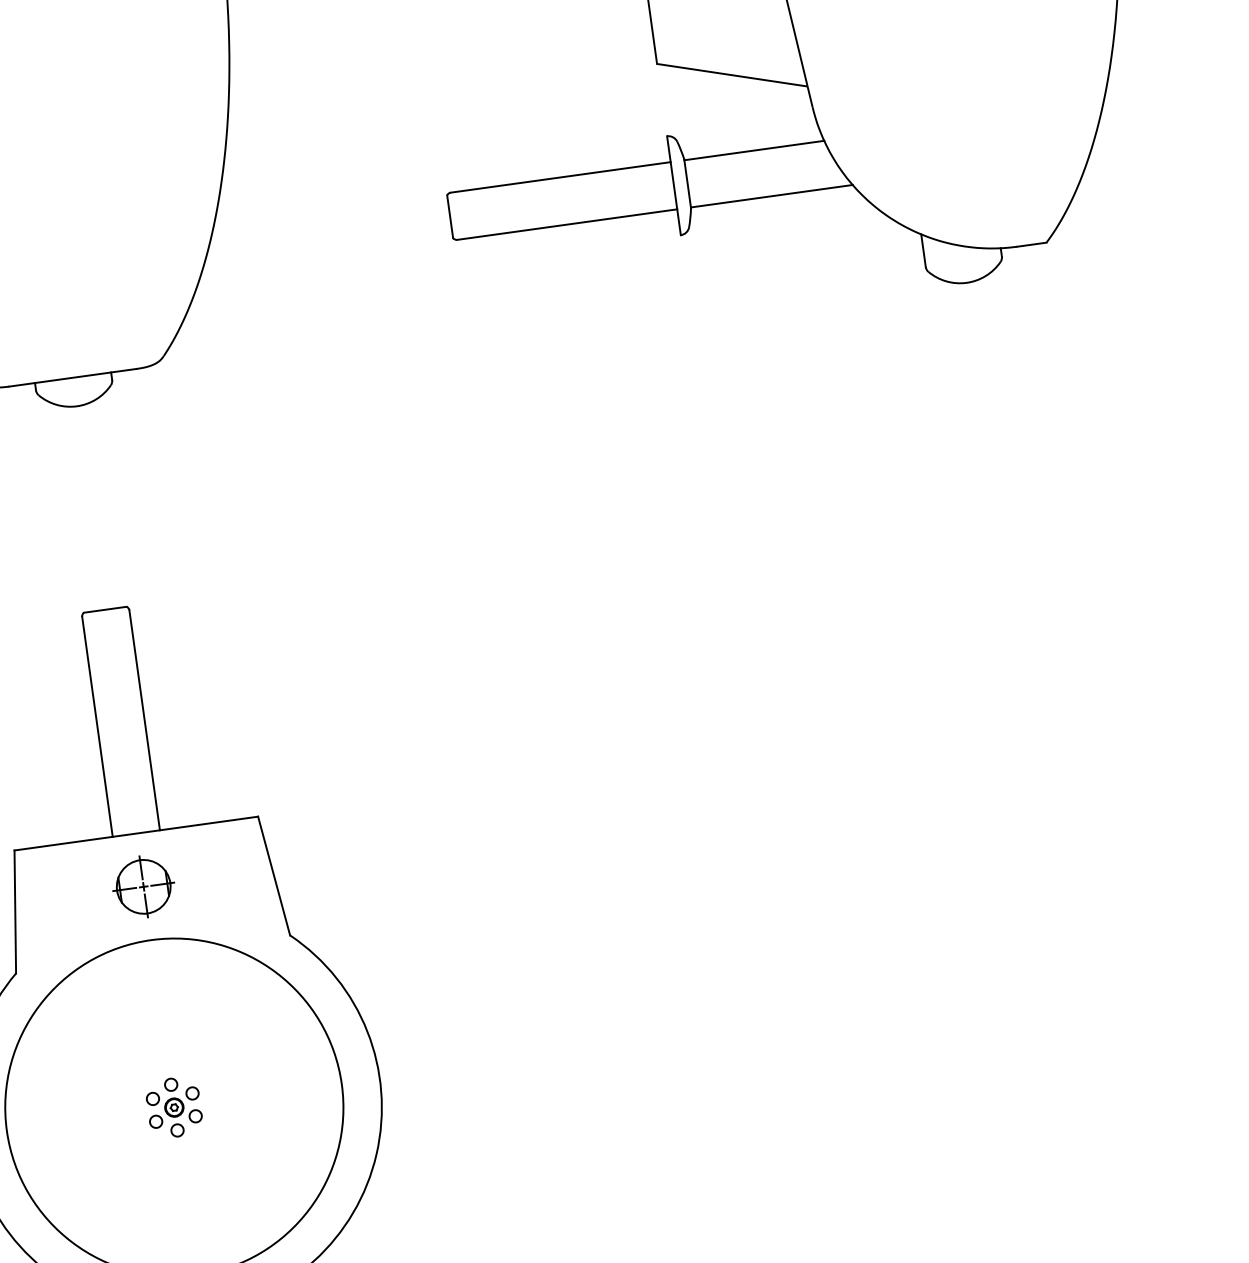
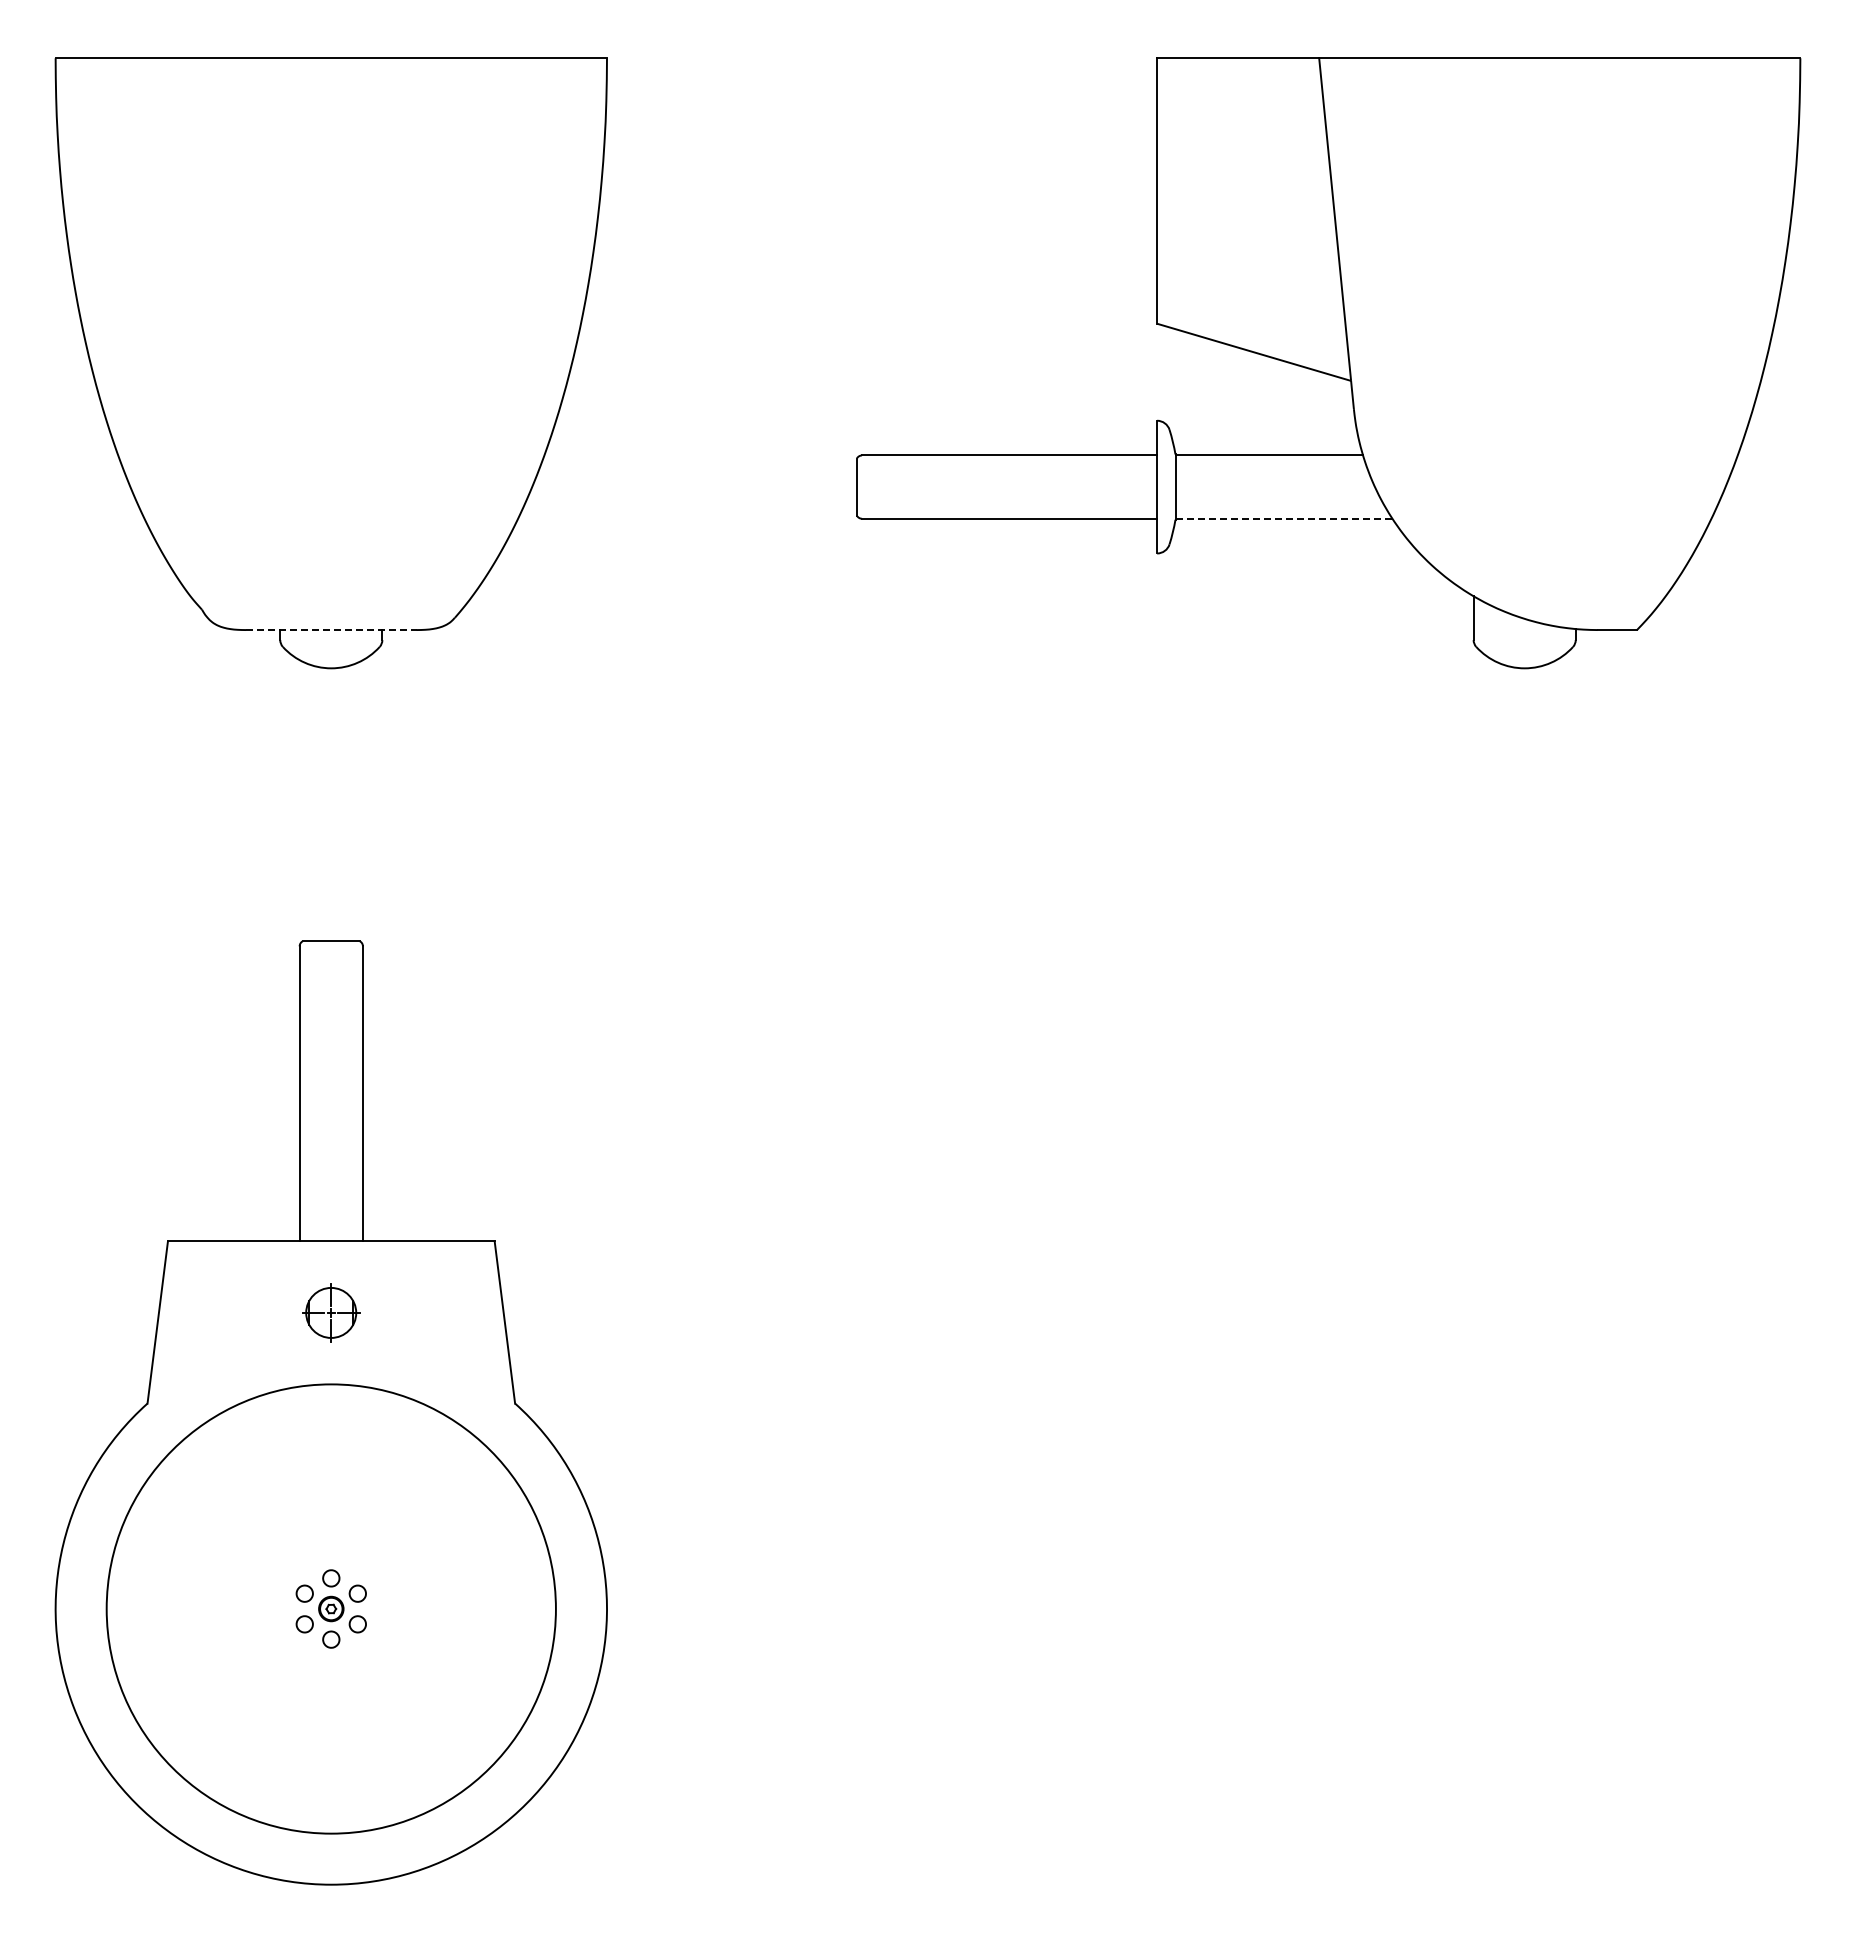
line: (772, 195) -> (1284, 518), solid -> dashed
line: (73, 378) -> (331, 630), solid -> dashed
part: (143, 886) -> (330, 1312), size x0.7

